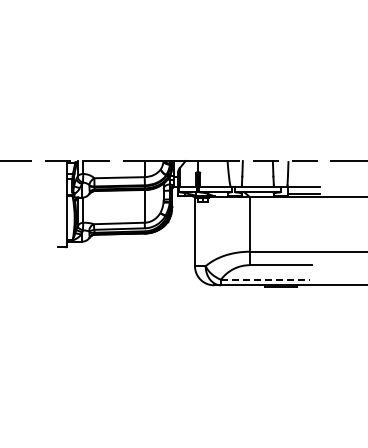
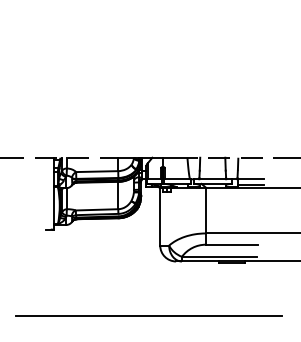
line: (265, 279) -> (219, 256), dashed -> solid
line: (181, 350) -> (148, 315), added

